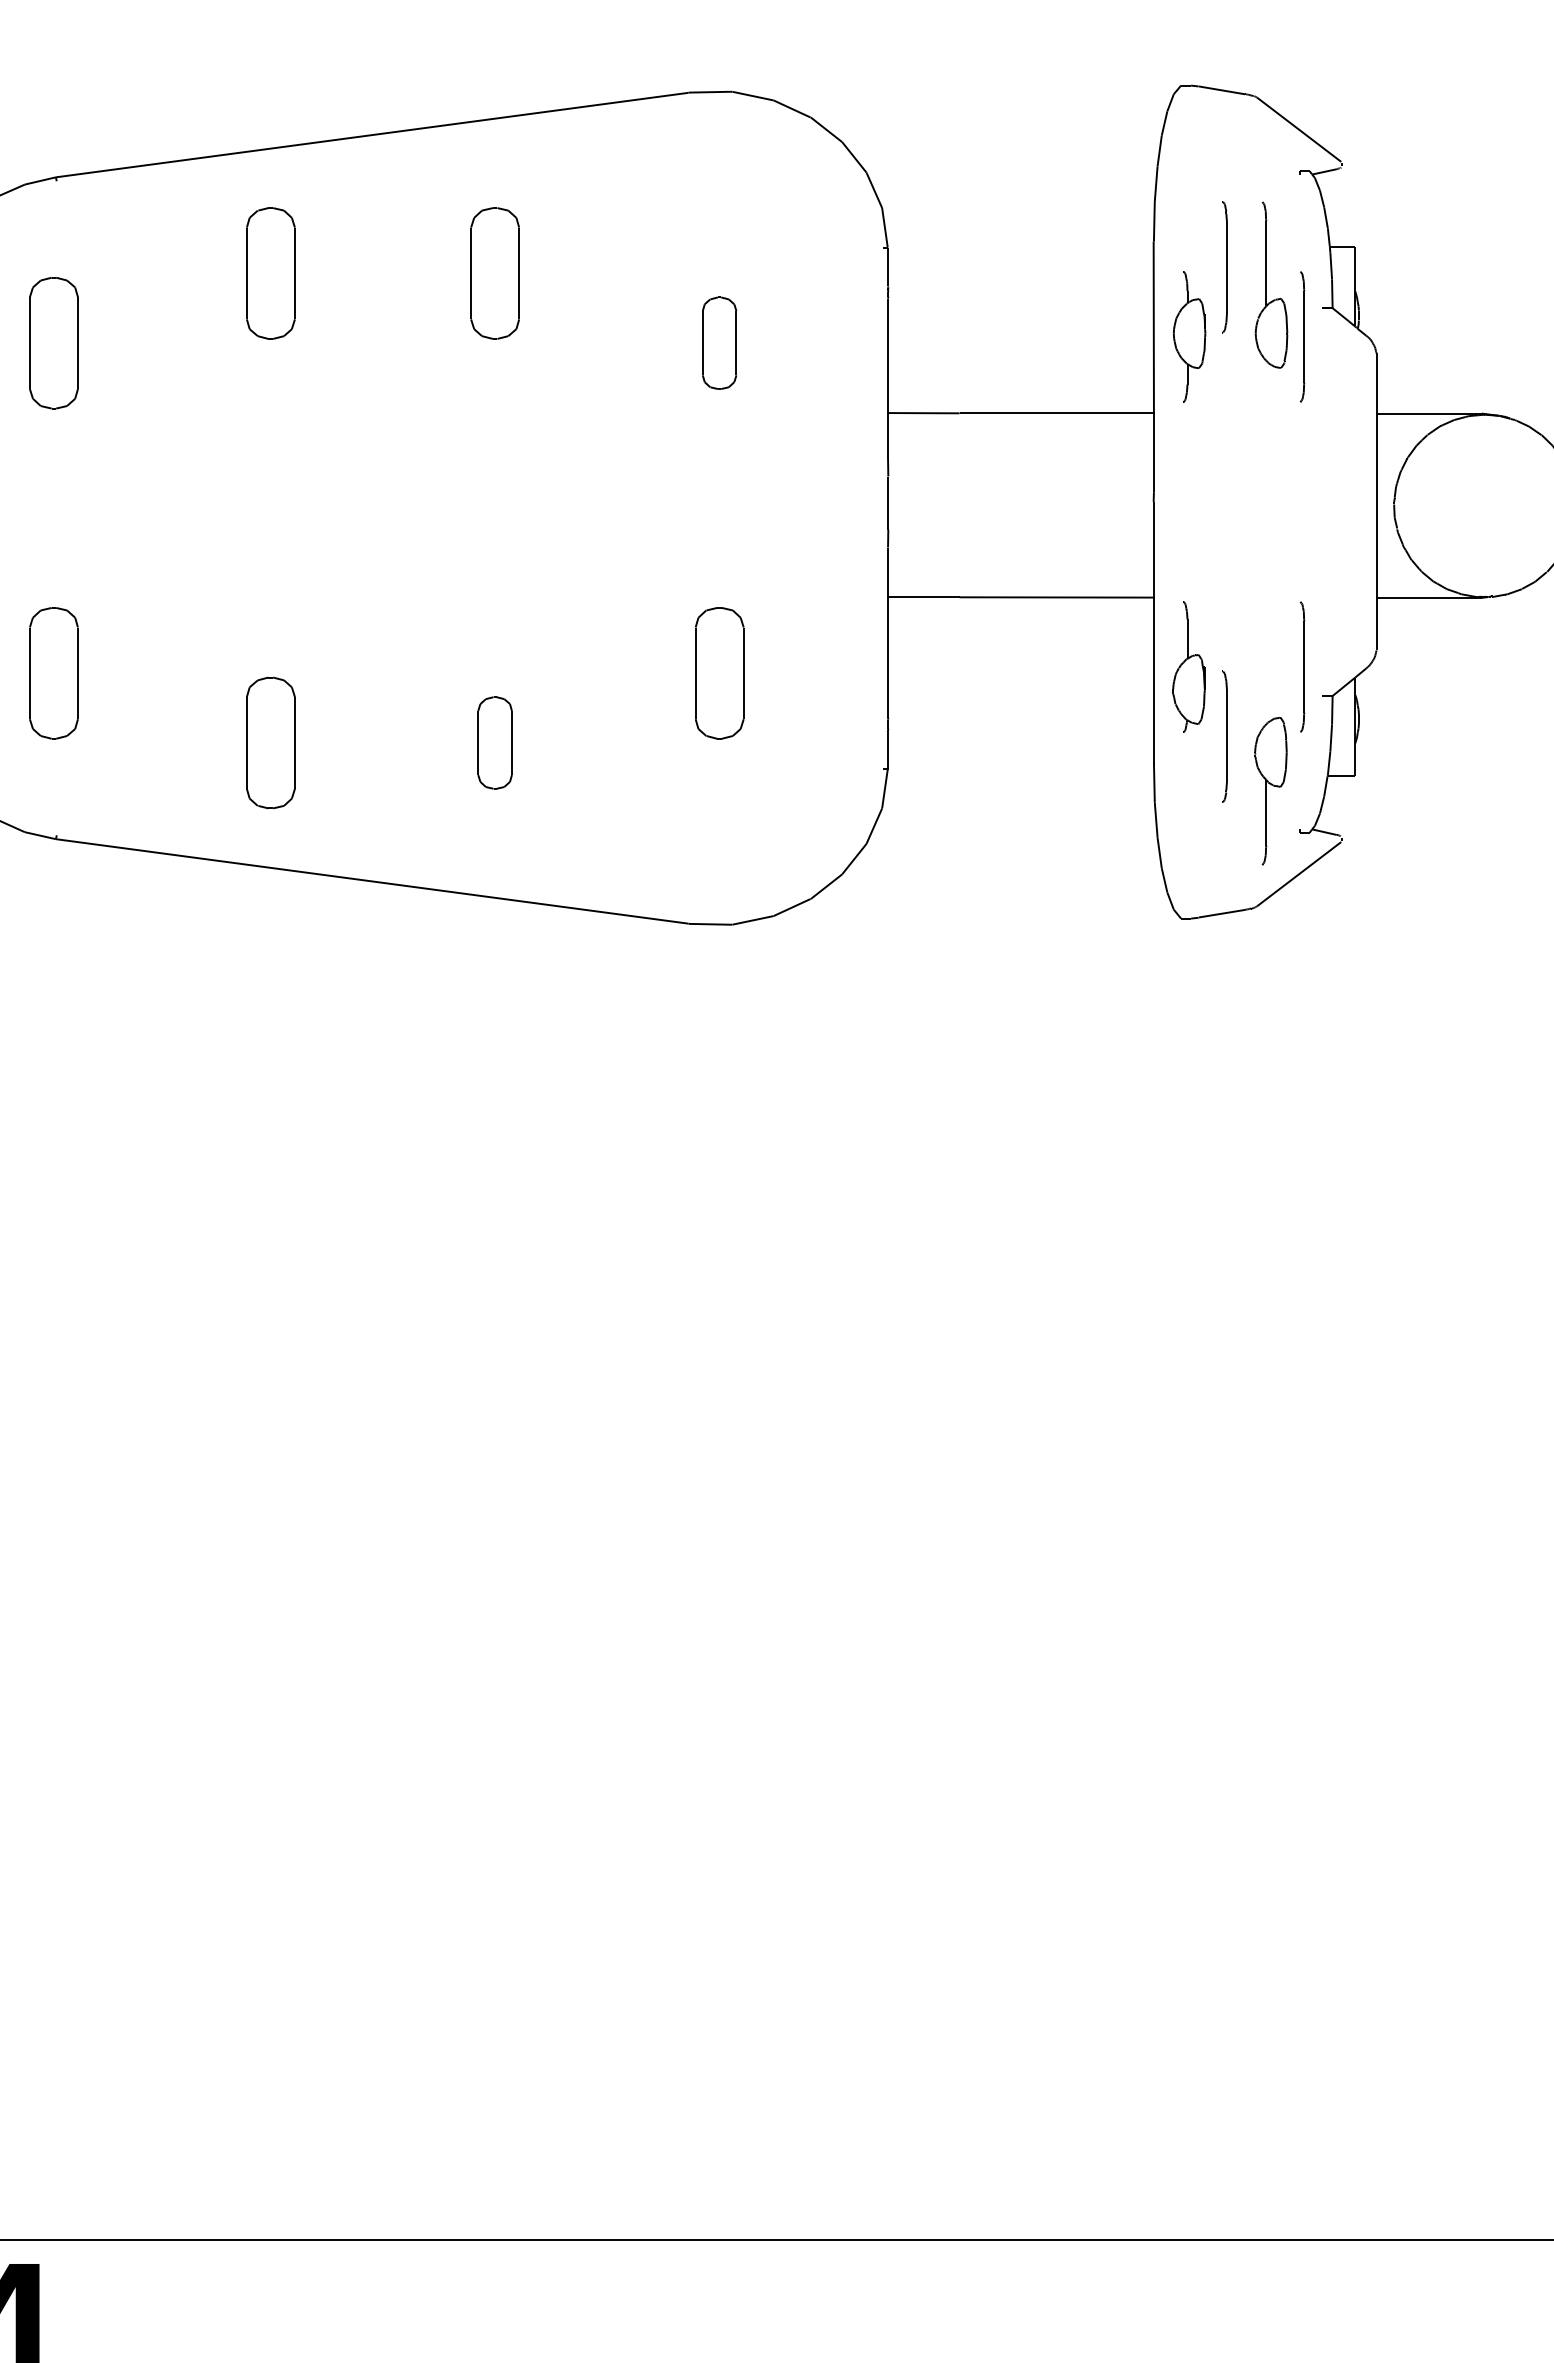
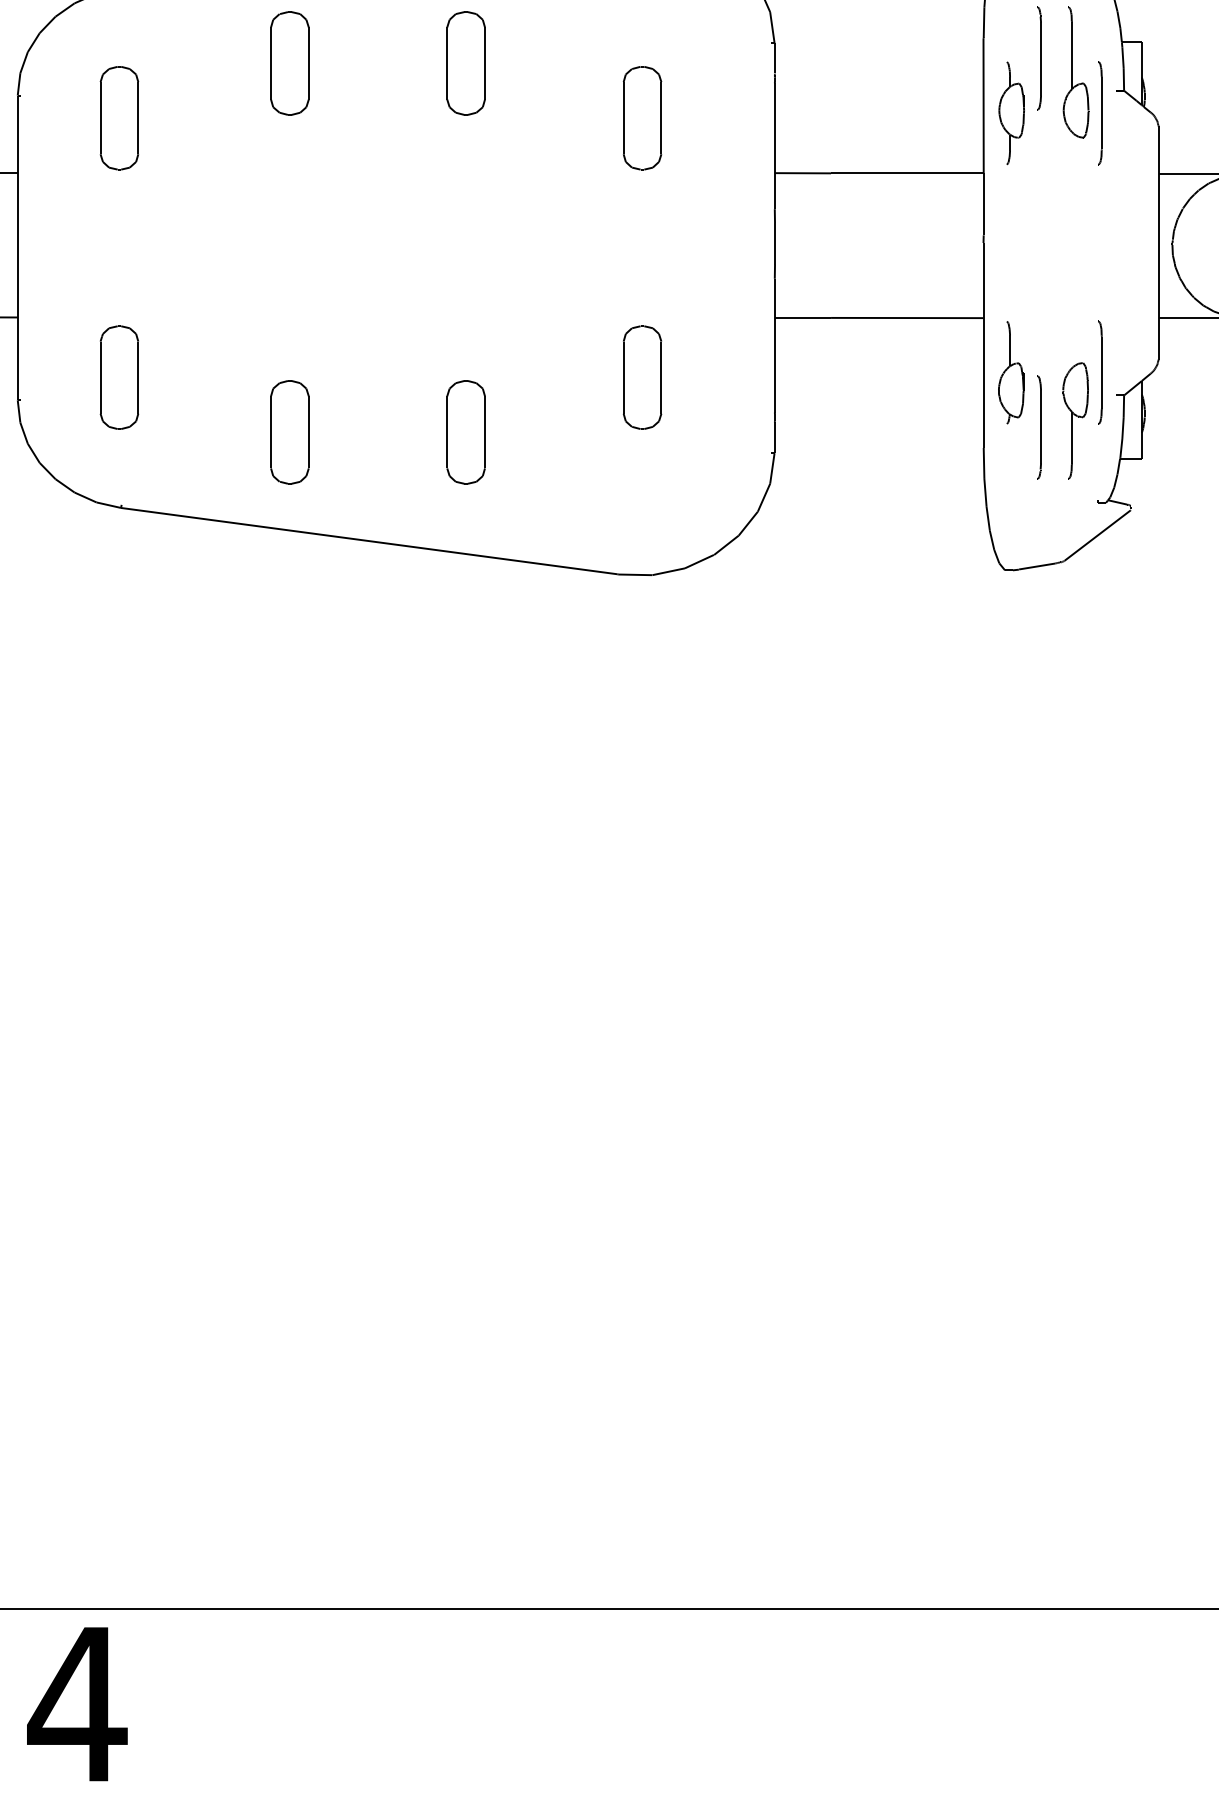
part: (719, 343) -> (642, 118), size x1.43
part: (494, 742) -> (465, 431), size x1.43
part: (1270, 790) -> (1075, 420), moved

